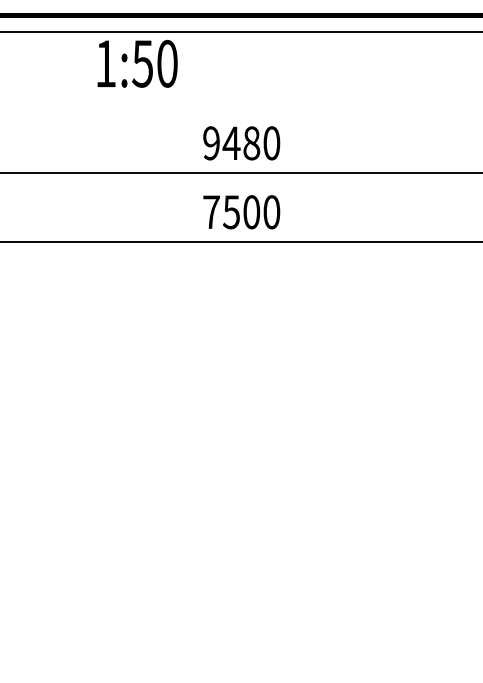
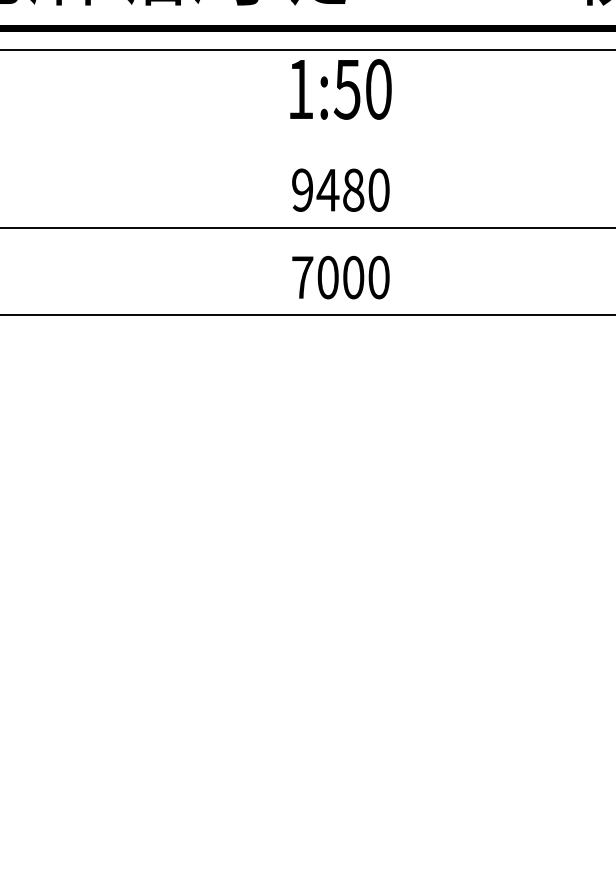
text: (137, 63) -> (340, 89), moved
text: (231, 212) -> (327, 277), 7500 -> 7000

